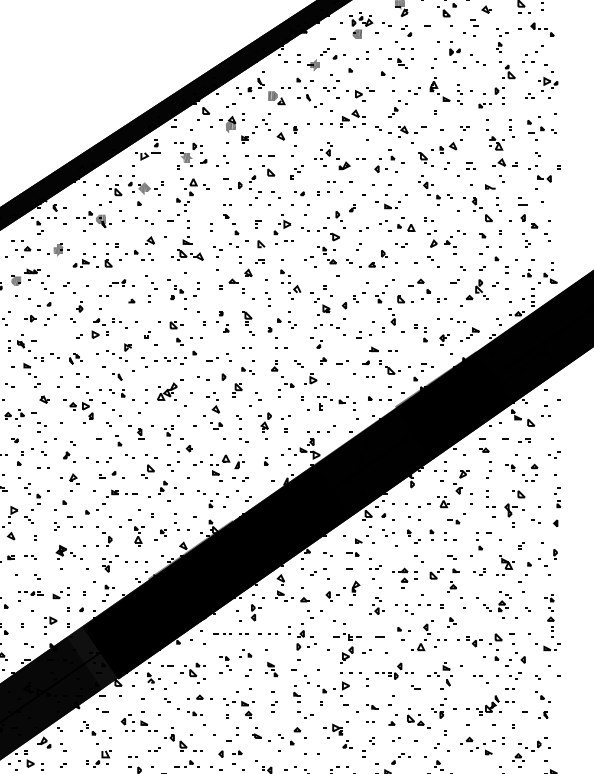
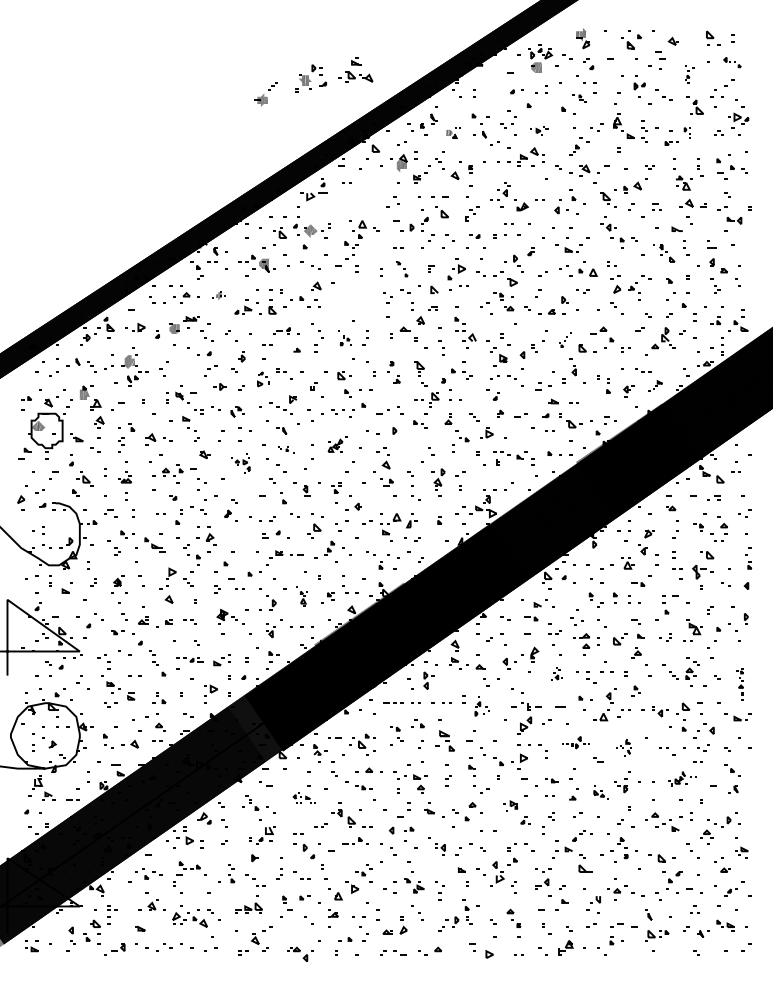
part: (542, 29) -> (732, 62), size x0.7
part: (501, 40) -> (689, 73), size x0.7
part: (318, 59) -> (265, 94), moved
part: (398, 63) -> (579, 98), size x0.7
part: (360, 93) -> (539, 130), size x0.6
part: (279, 95) -> (453, 132), size x0.6
part: (500, 95) -> (687, 132), size x0.6
part: (191, 156) -> (310, 78), moved
part: (477, 209) -> (663, 253), size x0.7
part: (230, 224) -> (401, 269), size x0.7
part: (186, 248) -> (355, 69), moved
part: (57, 249) -> (218, 295), size x0.6
part: (176, 289) -> (344, 338), size x0.7
part: (385, 290) -> (565, 339), size x0.6
part: (30, 318) -> (219, 386), moved
part: (100, 328) -> (263, 379), size x0.7
part: (469, 334) -> (655, 385), size x0.7
part: (169, 389) -> (337, 444), size x0.7
part: (237, 389) -> (434, 399), moved
part: (121, 394) -> (286, 449), size x0.6
part: (78, 407) -> (240, 463), size x0.6
part: (69, 479) -> (206, 539), moved
part: (136, 533) -> (301, 596), size x0.7
part: (387, 533) -> (576, 621), moved
part: (376, 605) -> (556, 673), size x0.7
part: (550, 616) -> (740, 684), size x0.7
part: (305, 637) -> (481, 706), size x0.7
part: (271, 669) -> (445, 740), size x1.4
part: (394, 671) -> (575, 742), size x0.7
part: (439, 675) -> (623, 747), size x0.6
part: (495, 704) -> (682, 778), size x0.7
part: (418, 718) -> (600, 792), size x0.6
part: (138, 722) -> (304, 797), size x0.6
part: (333, 730) -> (510, 805), size x0.7

